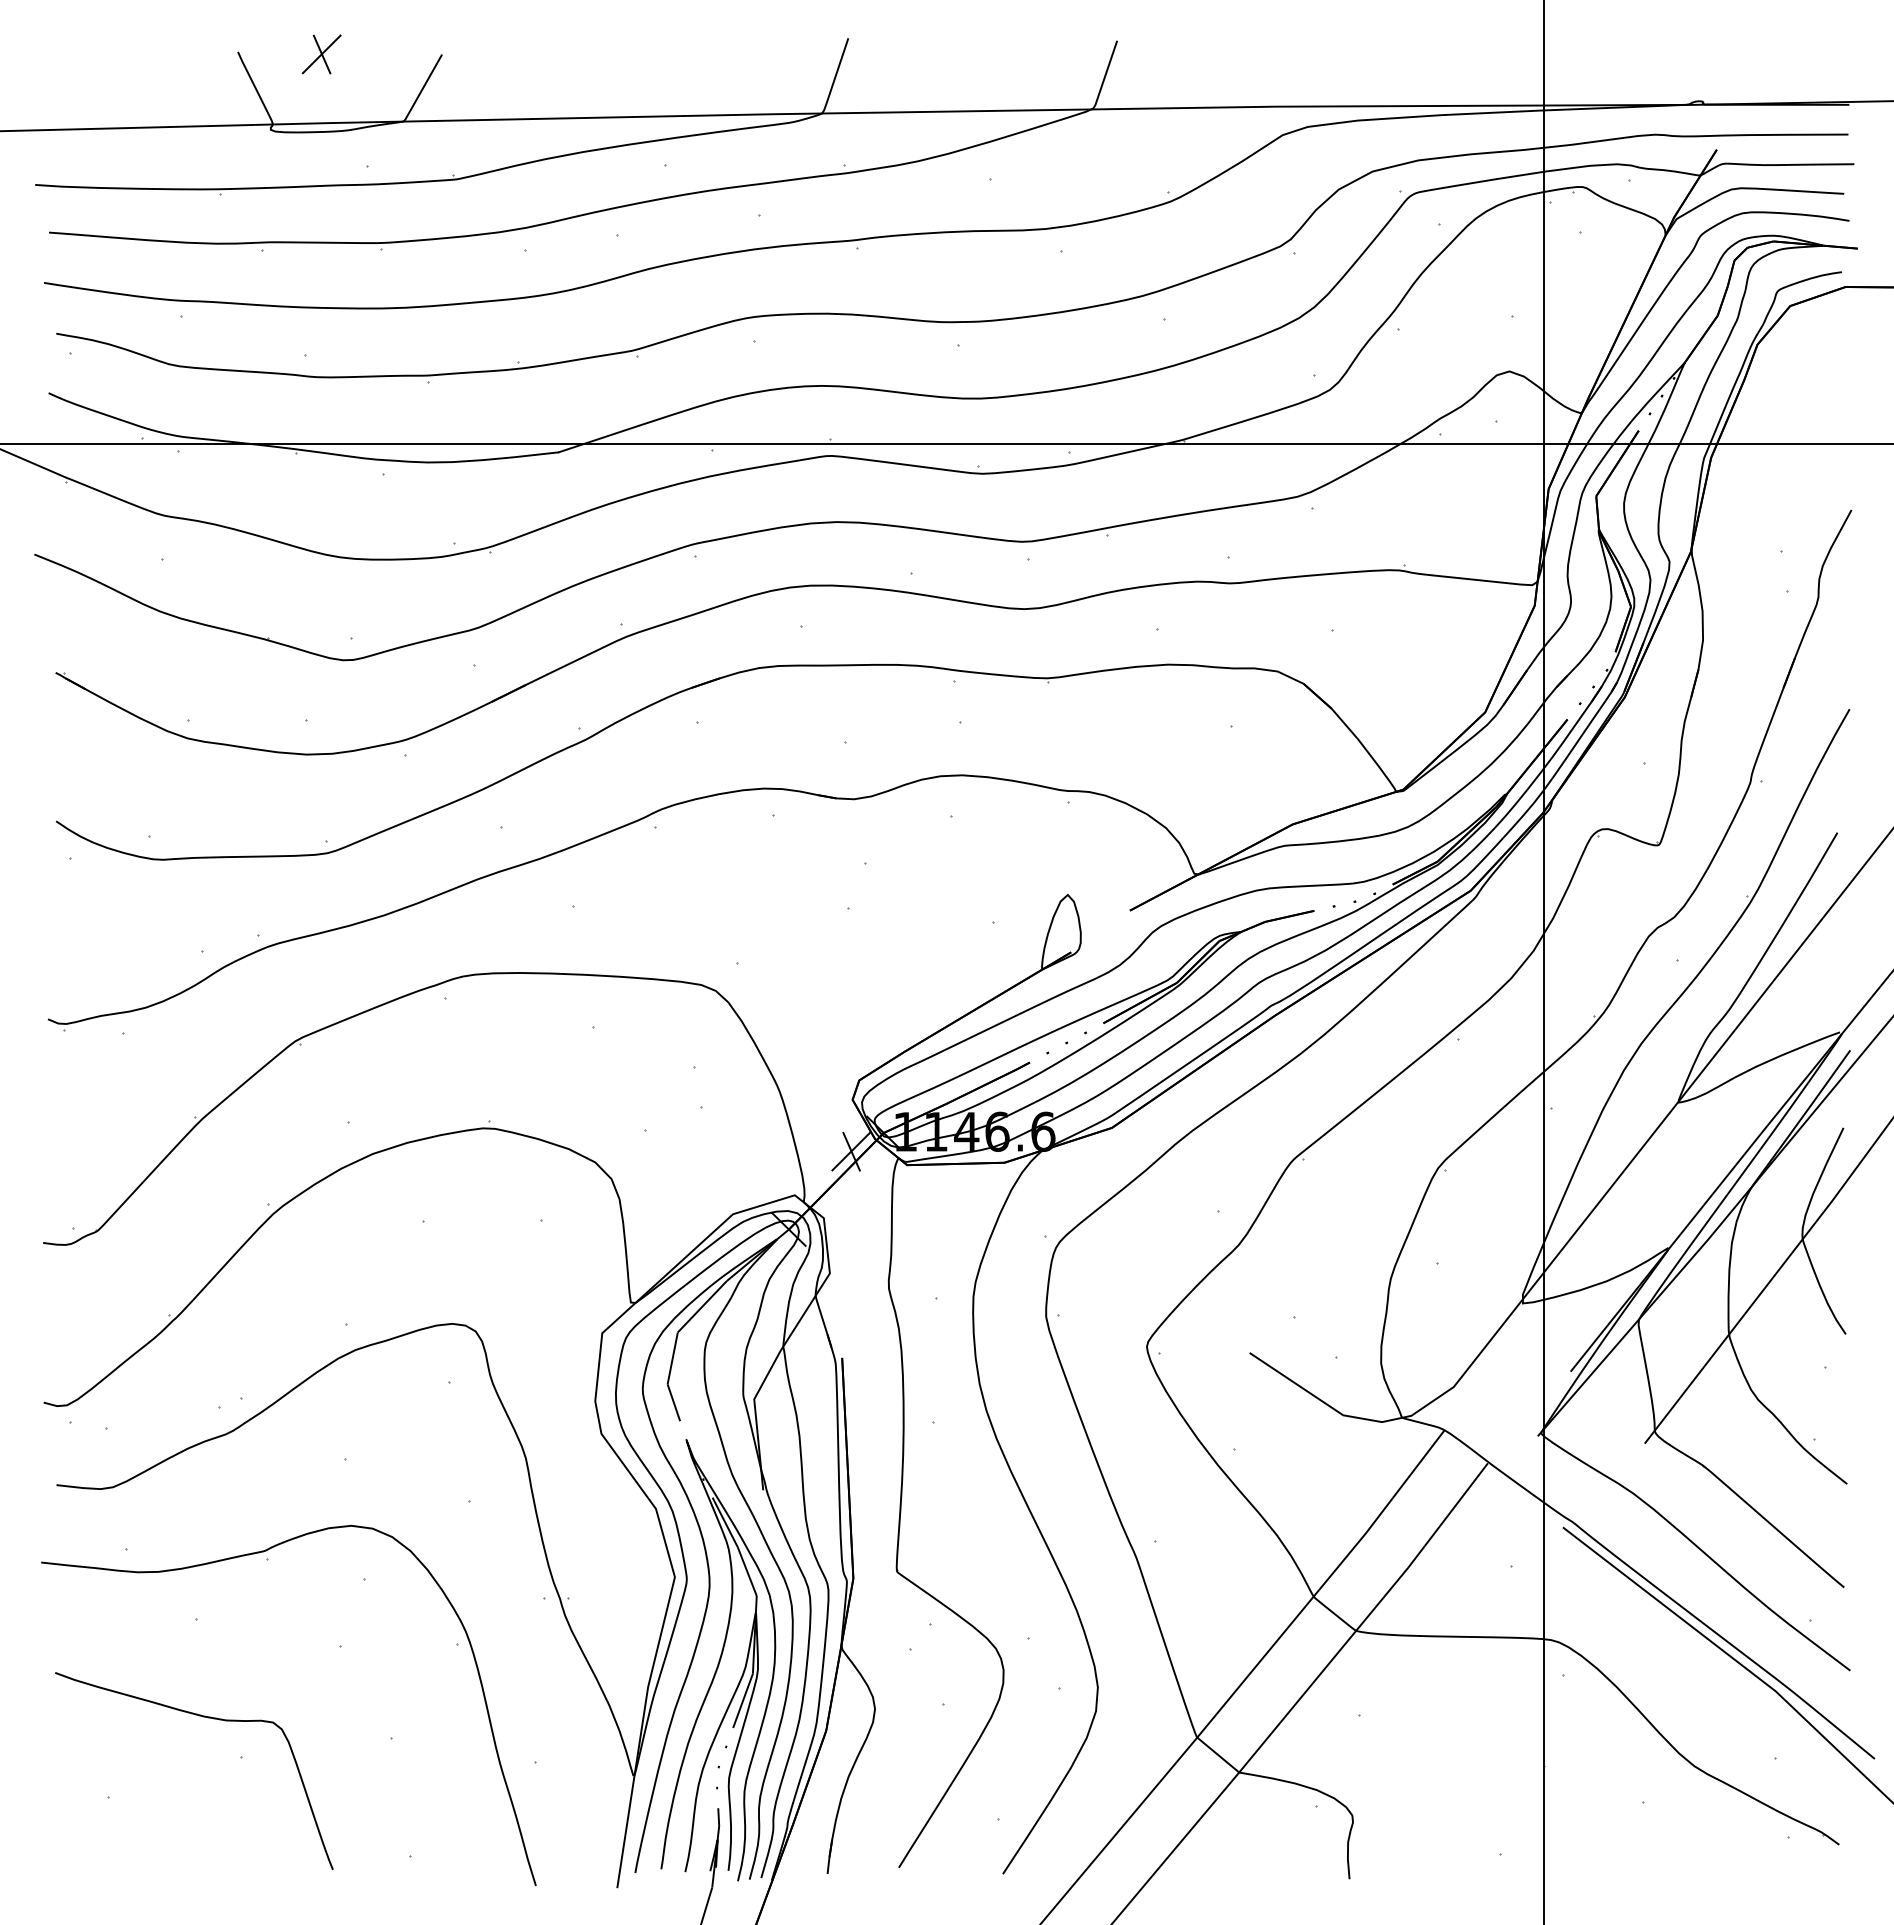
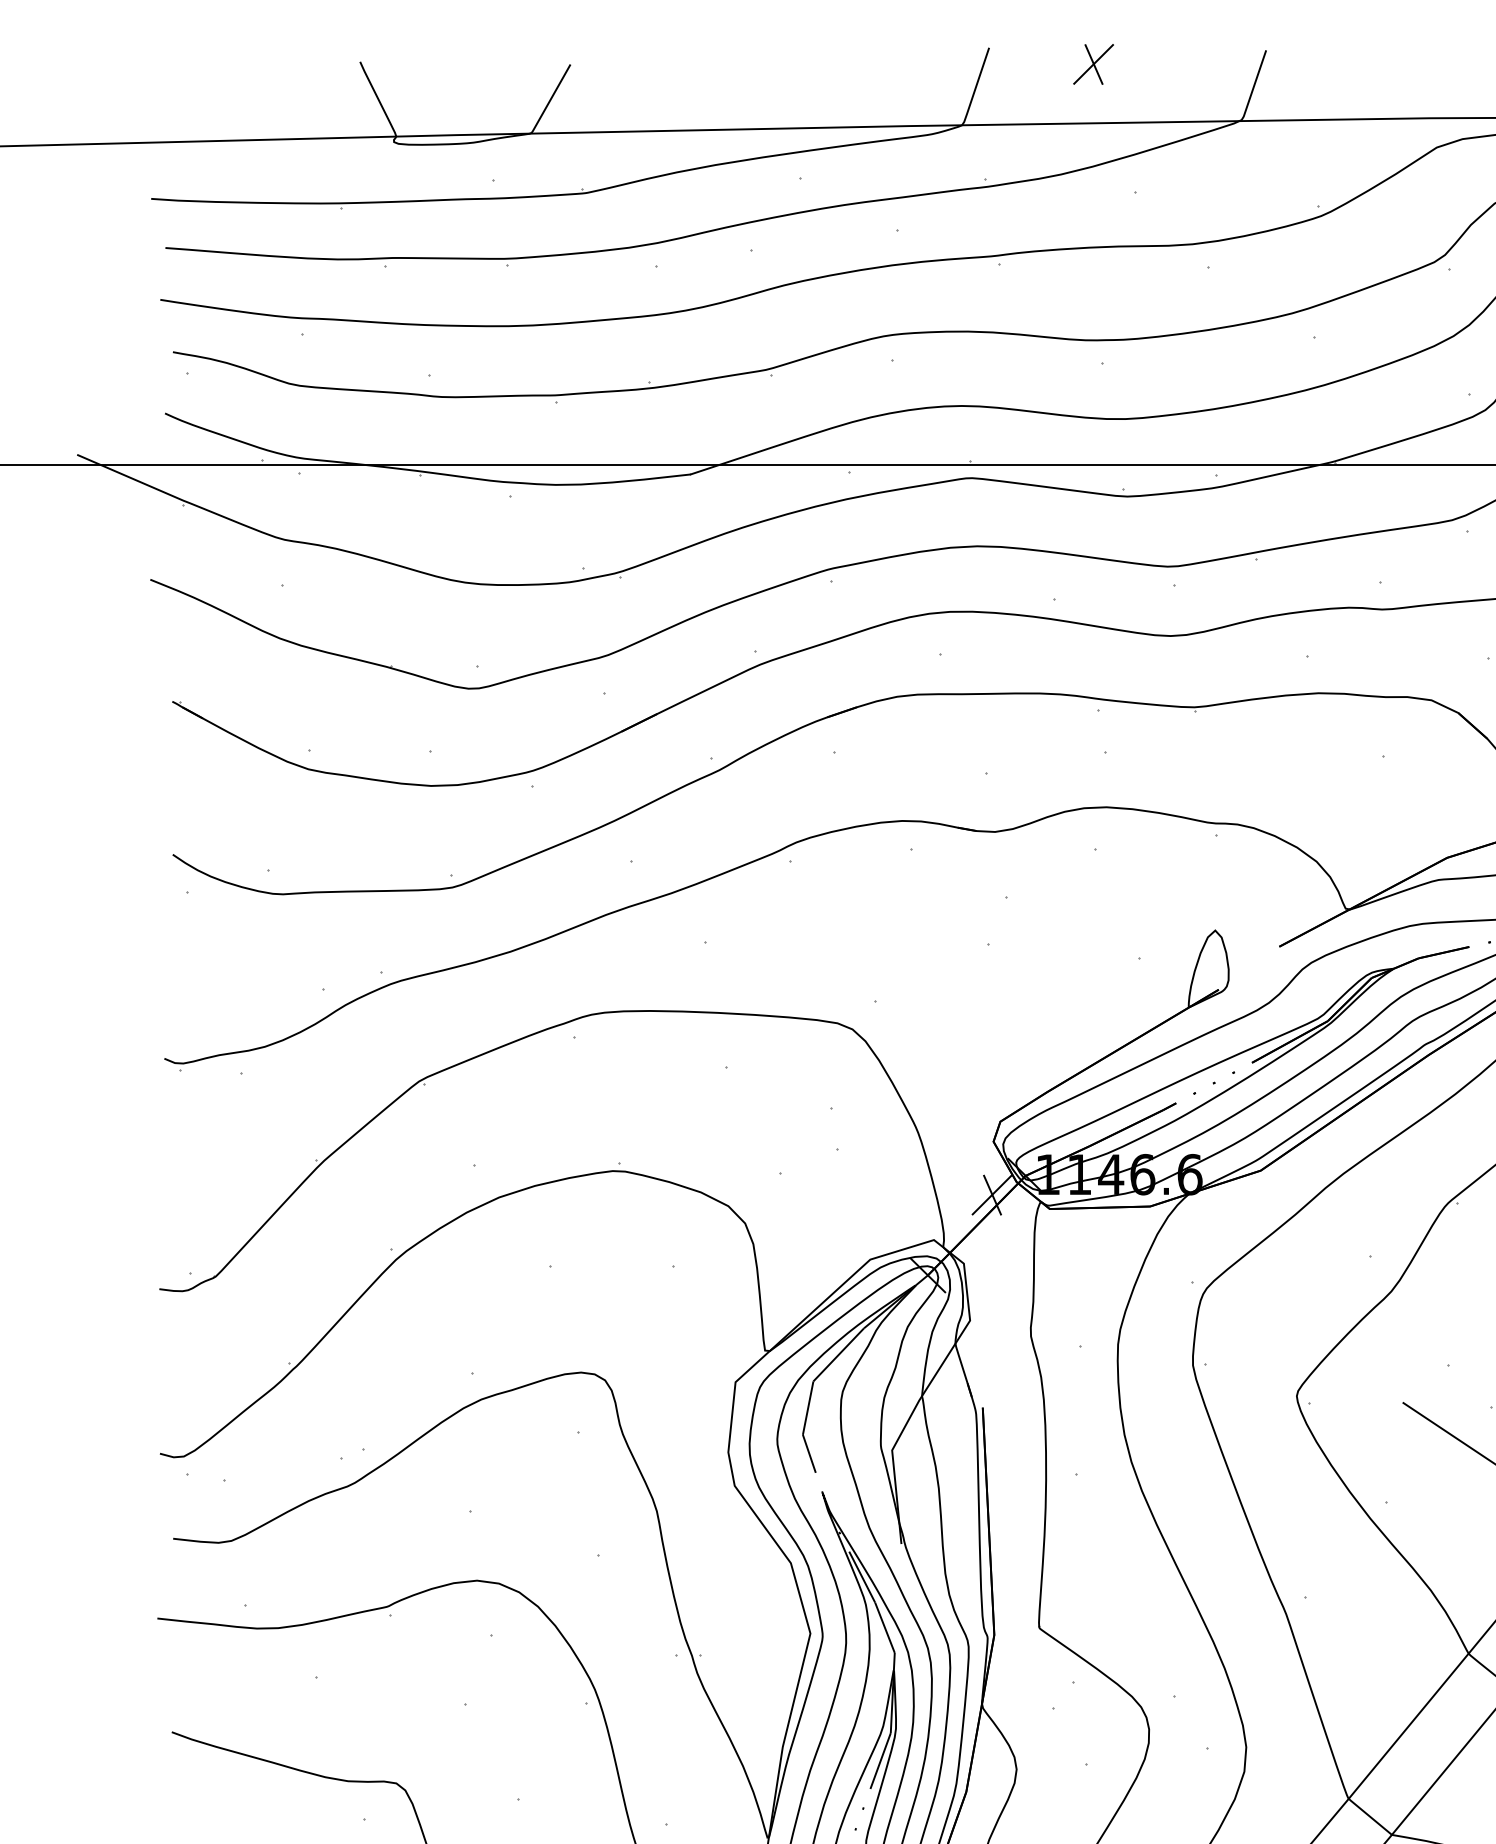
part: (321, 54) -> (1093, 64), moved

